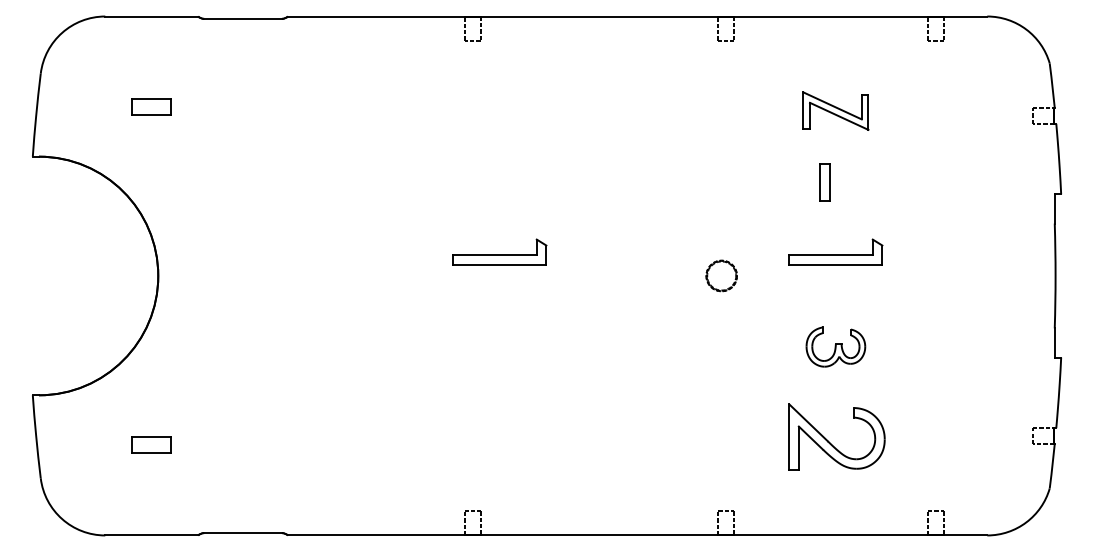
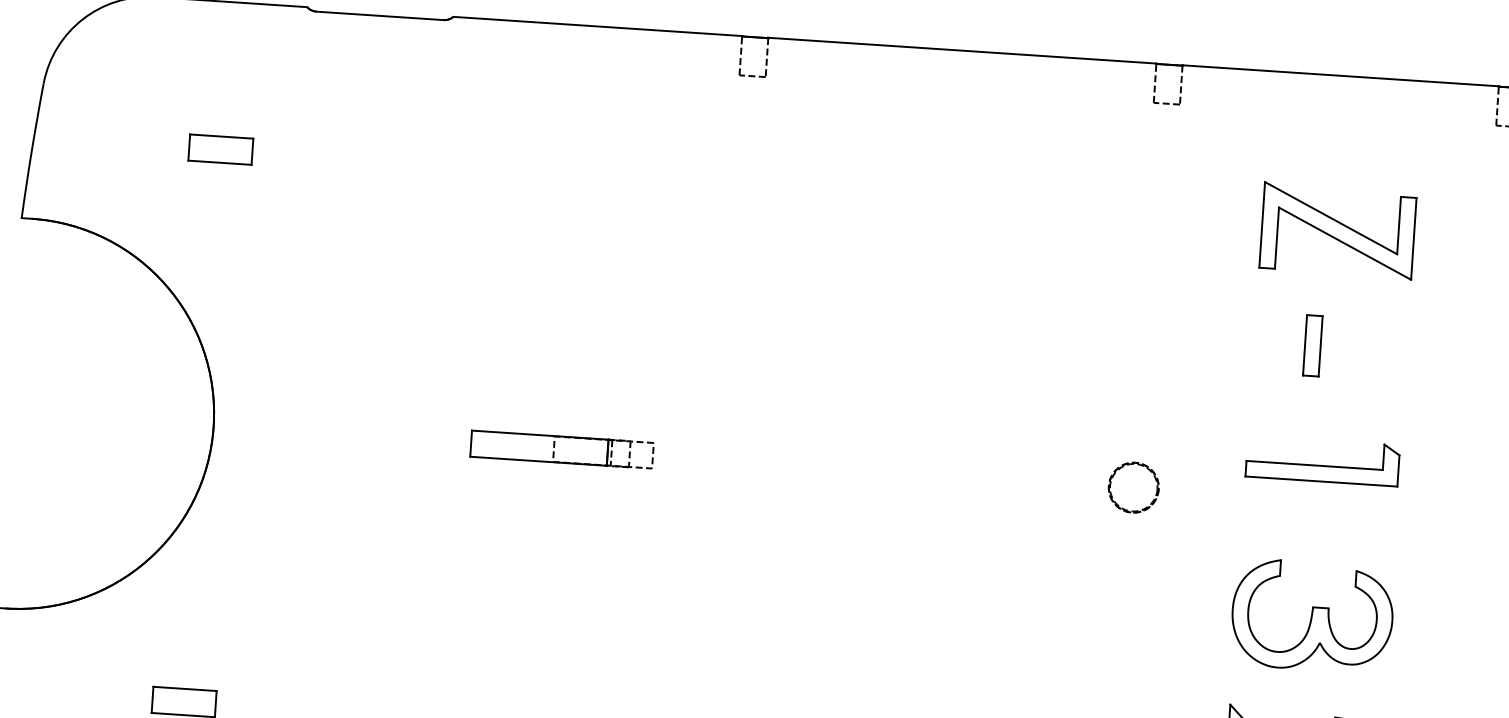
part: (835, 110) -> (1337, 229), size x1.43
part: (499, 251) -> (773, 423), removed
part: (371, 275) -> (561, 448), added
part: (835, 346) -> (1311, 615), size x1.67

